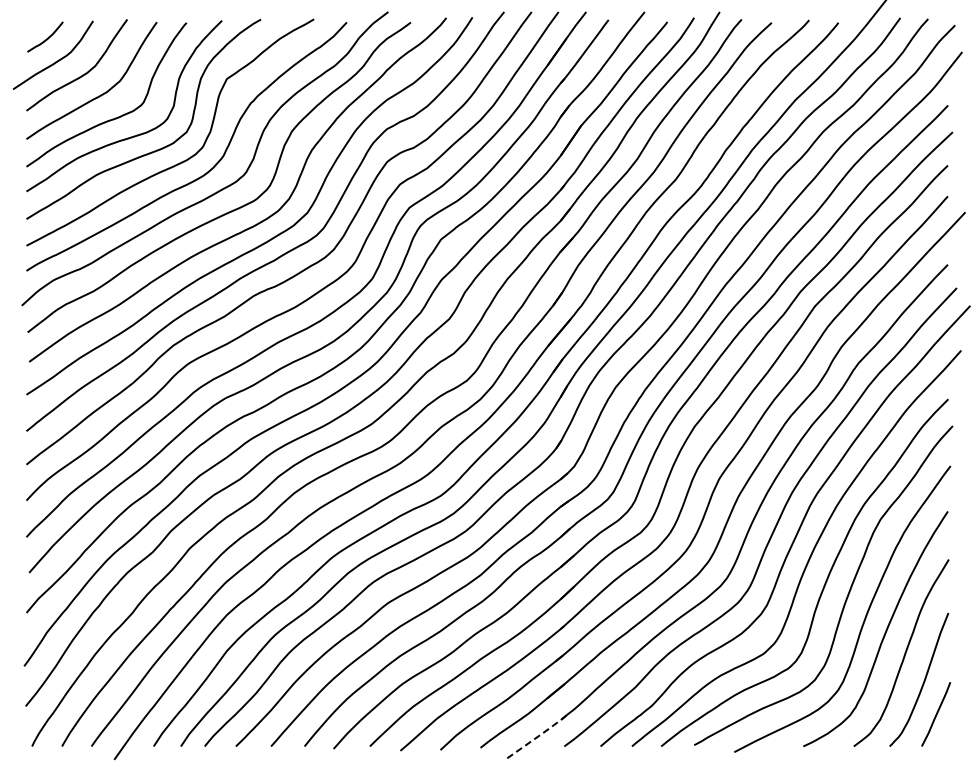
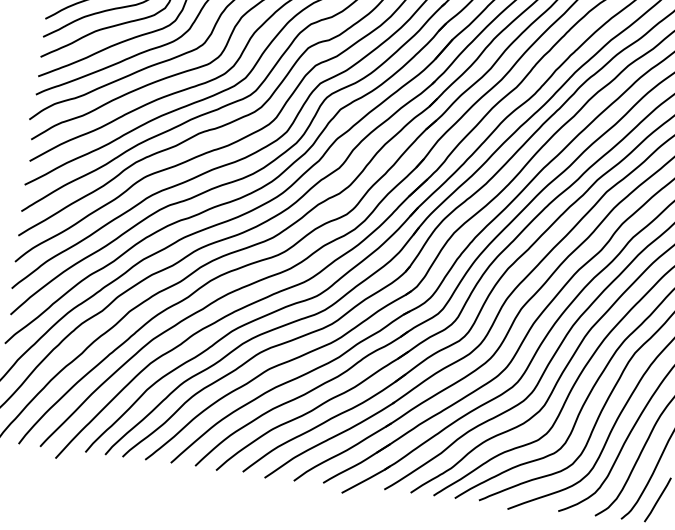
line: (539, 735) -> (367, 479), dashed -> solid

